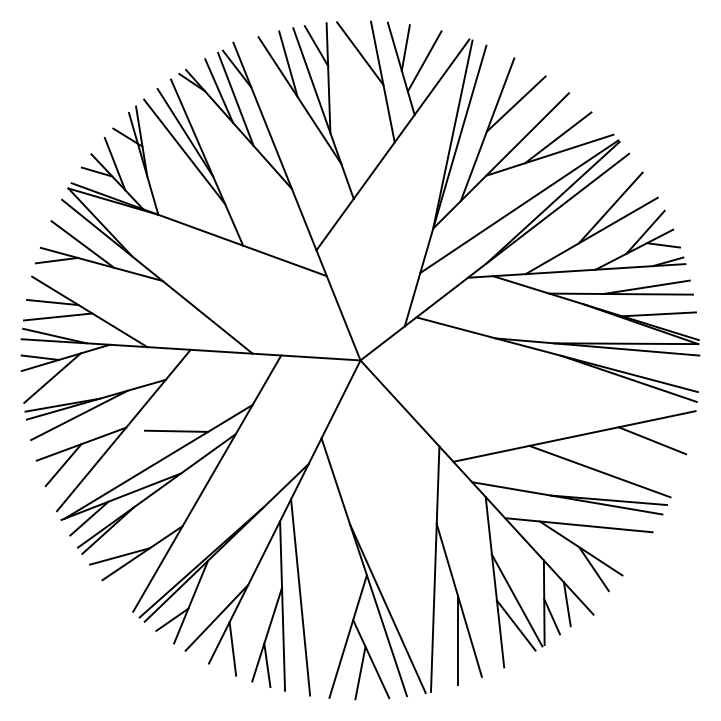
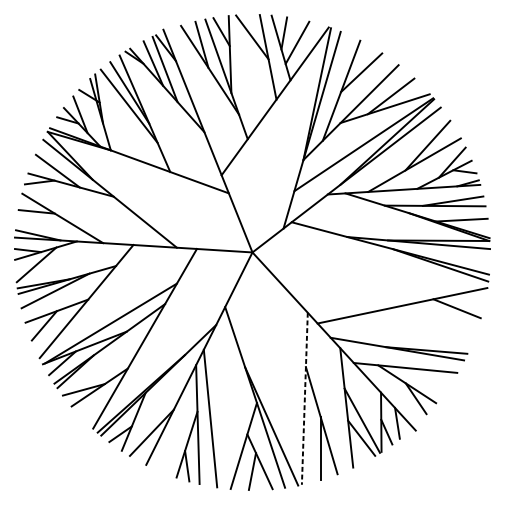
line: (57, 316) -> (40, 221), removed
line: (176, 430) -> (123, 301), removed
line: (599, 471) -> (420, 330), removed
line: (435, 569) -> (305, 398), solid -> dashed
line: (232, 648) -> (162, 454), removed

